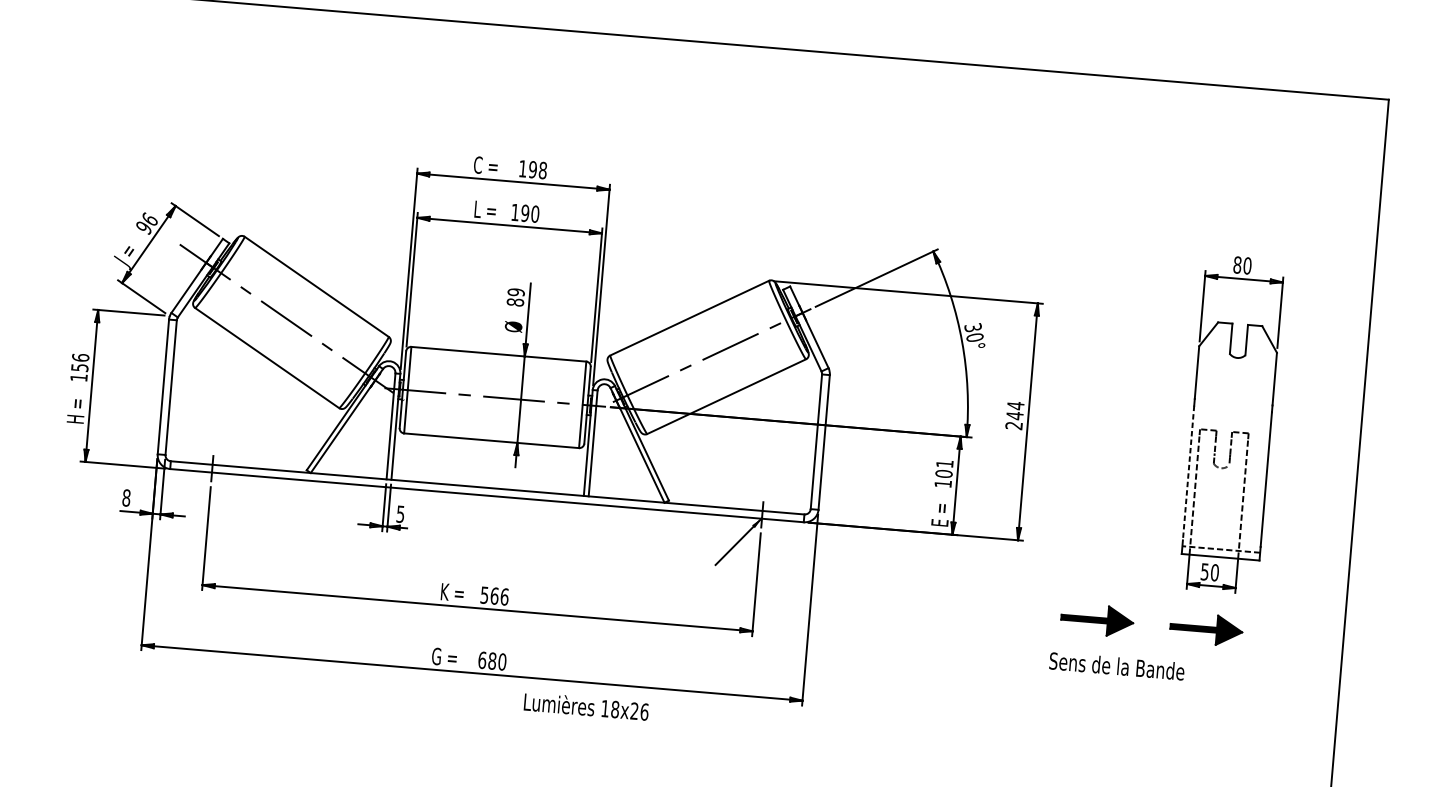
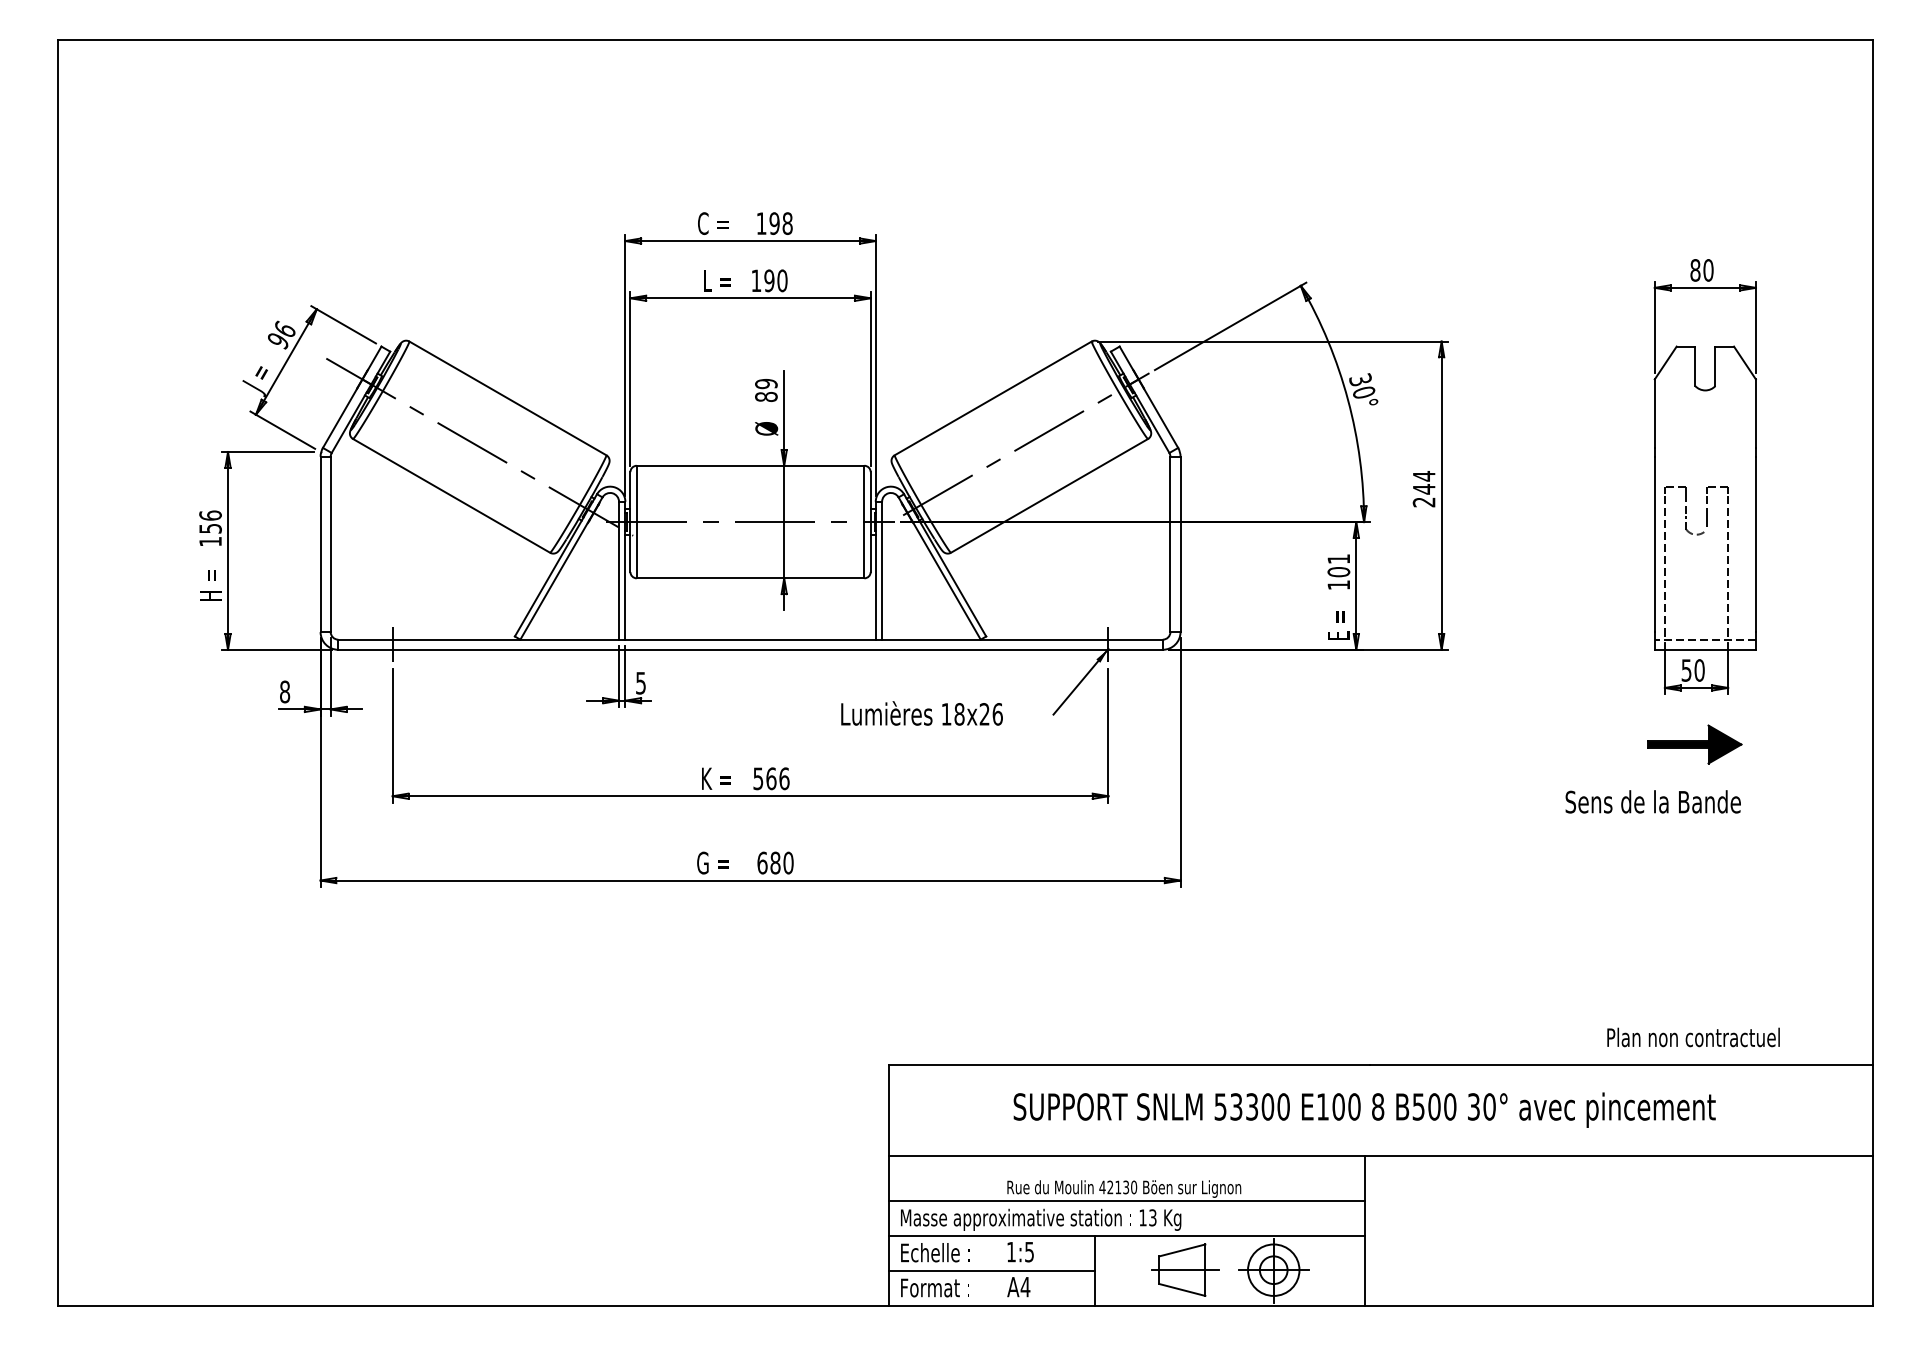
line: (1188, 473) -> (1654, 544), dashed -> solid
part: (1097, 620) -> (1552, 744), removed
text: (1116, 665) -> (1652, 801), moved
text: (586, 706) -> (921, 713), moved

